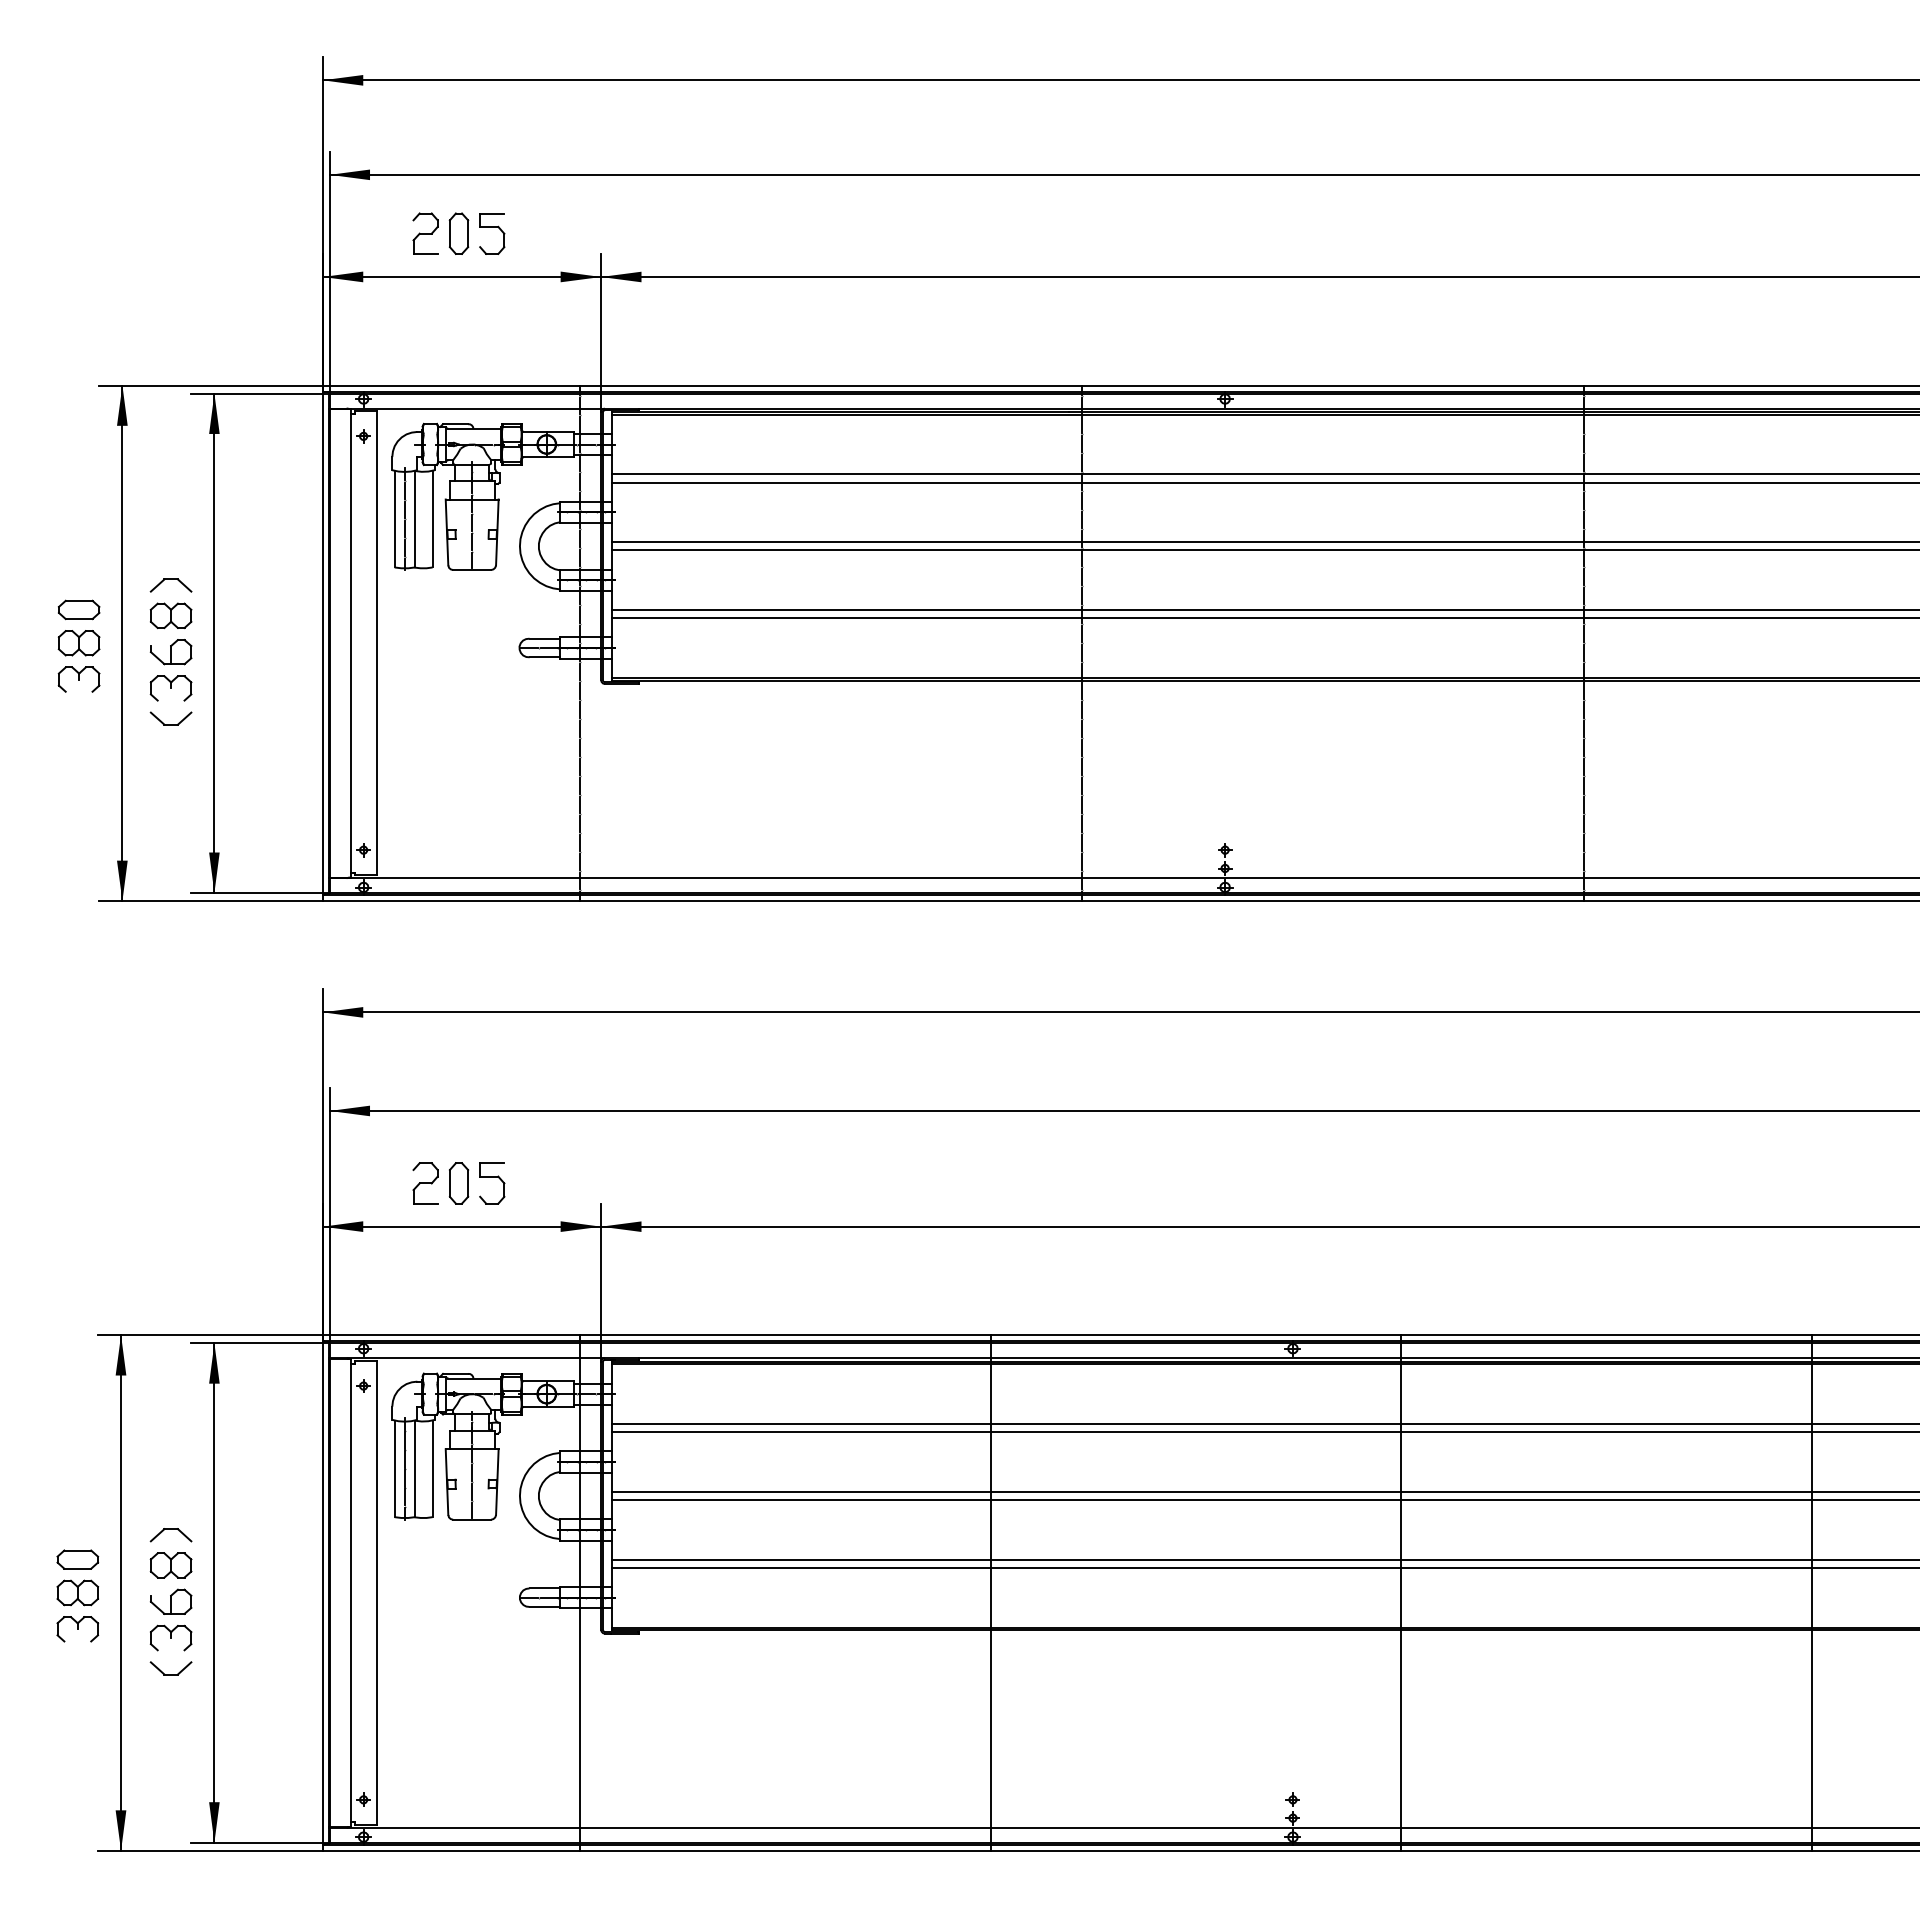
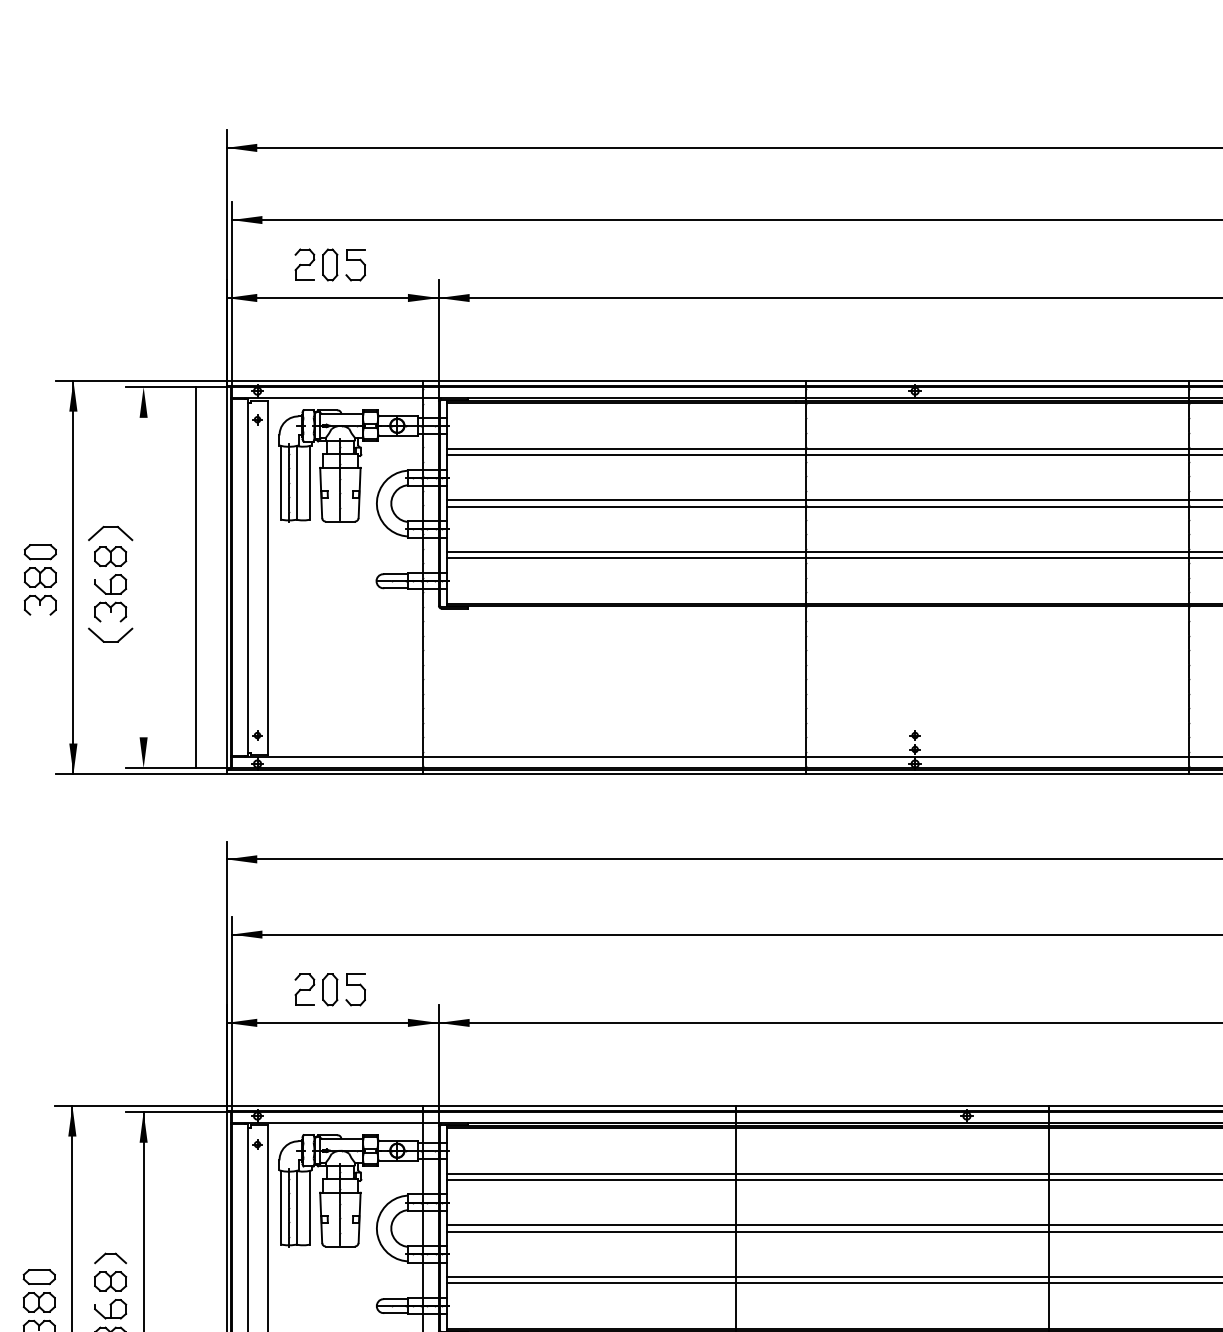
part: (170, 585) -> (110, 533), size x1.4
line: (214, 642) -> (195, 577), moved
part: (170, 718) -> (110, 635), size x1.4

